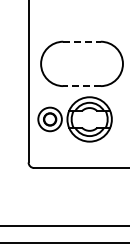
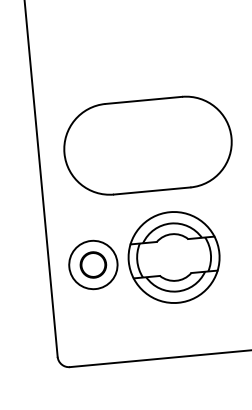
line: (82, 41) -> (144, 99), dashed -> solid
line: (82, 86) -> (153, 191), dashed -> solid

